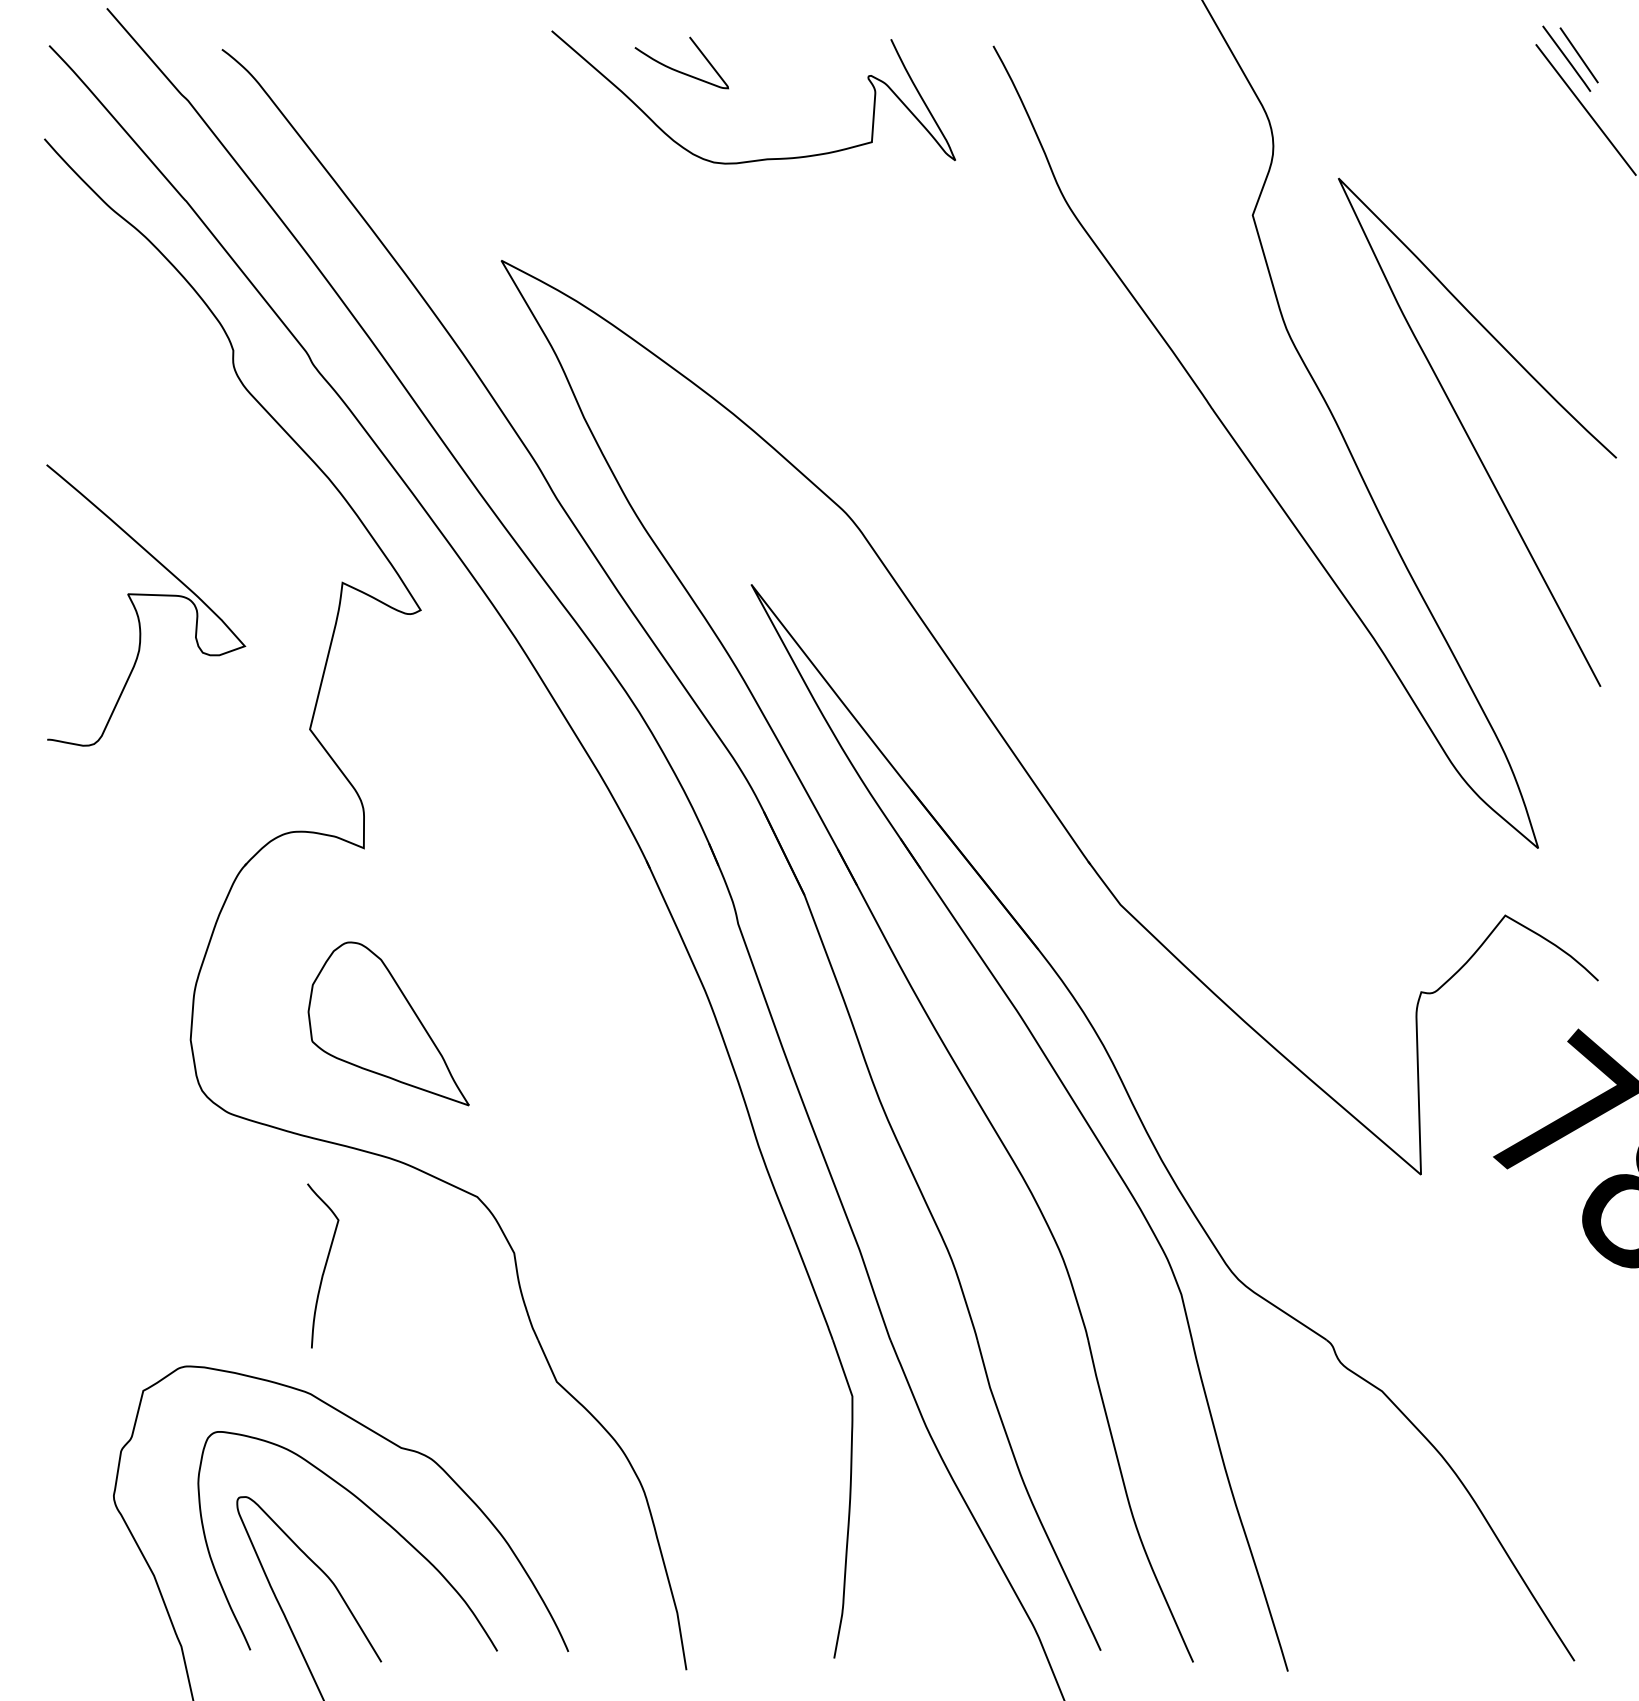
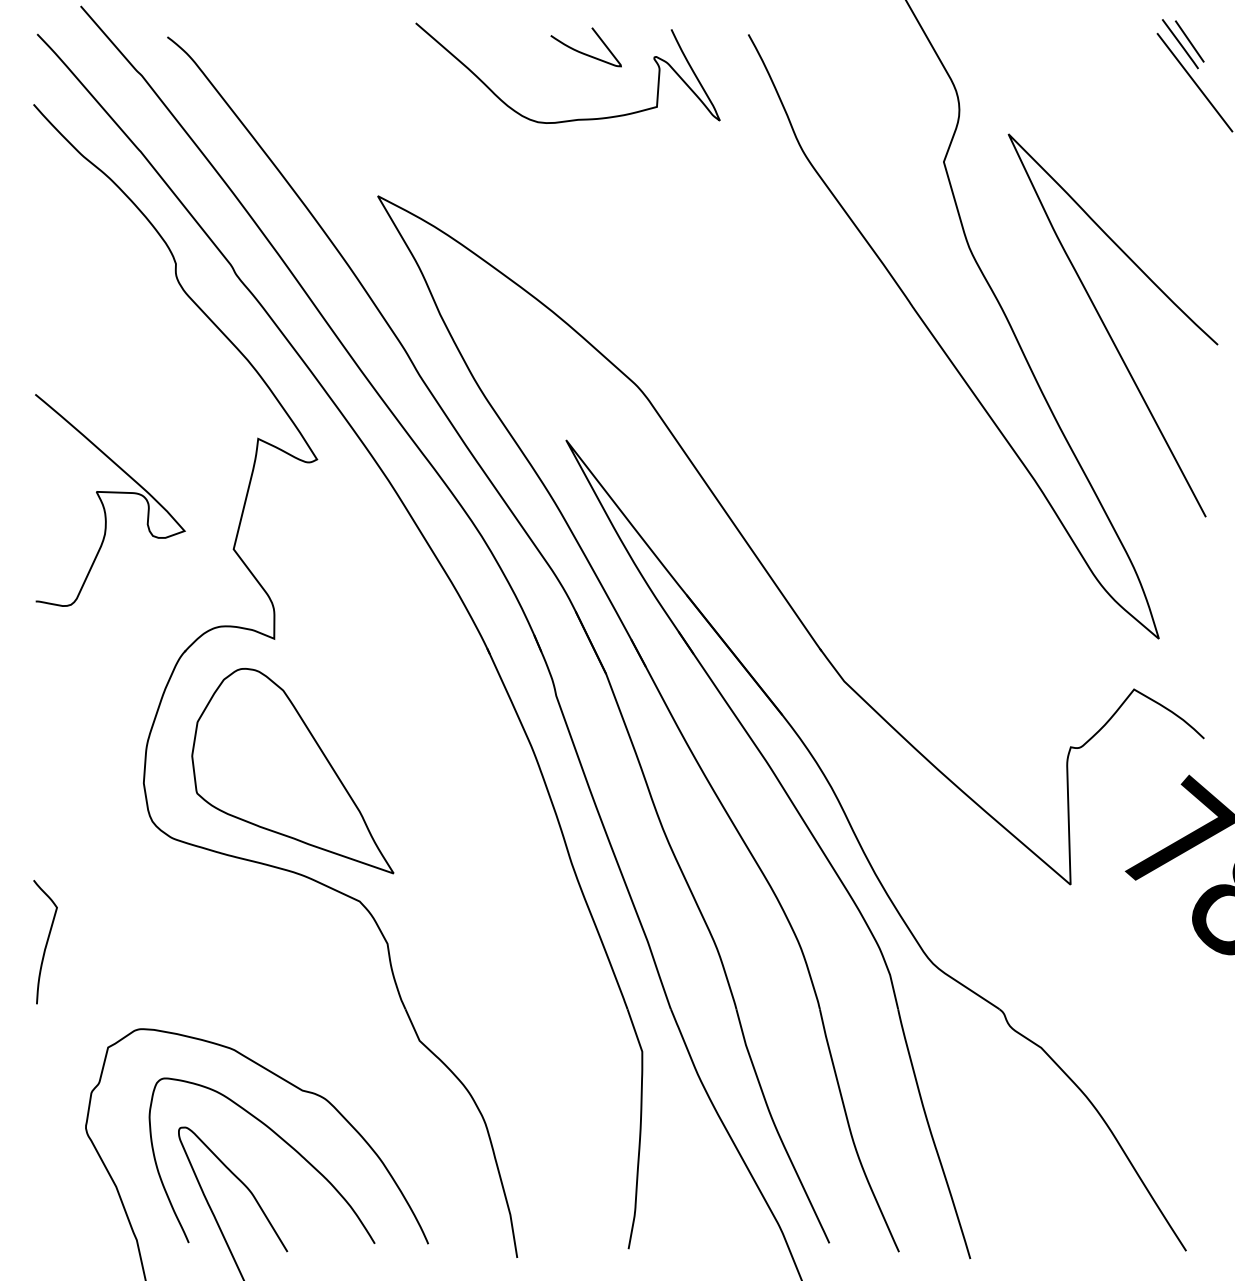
curve: (678, 70) -> (583, 52), moved
curve: (146, 595) -> (110, 492), moved
part: (388, 1023) -> (292, 770), size x1.67
curve: (324, 1265) -> (46, 941), moved

